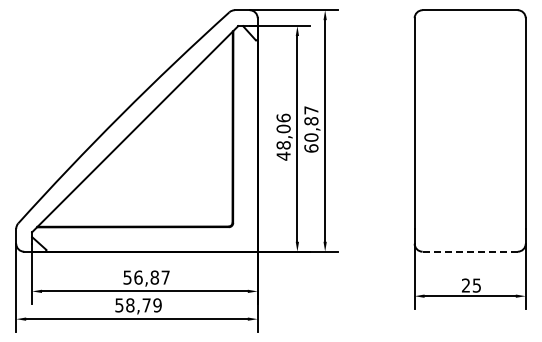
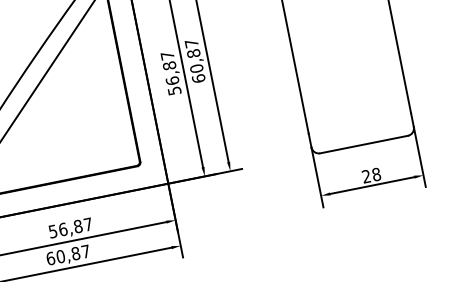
text: (283, 136) -> (170, 72), 48,06 -> 56,87
line: (470, 251) -> (364, 144), dashed -> solid
text: (476, 285) -> (376, 174), 25 -> 28
text: (138, 305) -> (68, 255), 58,79 -> 60,87

